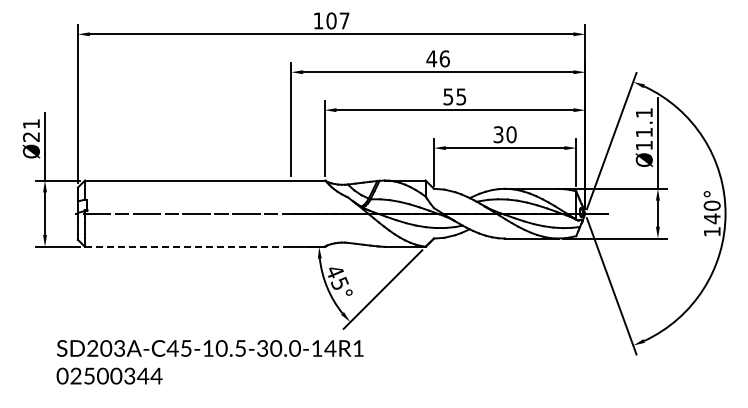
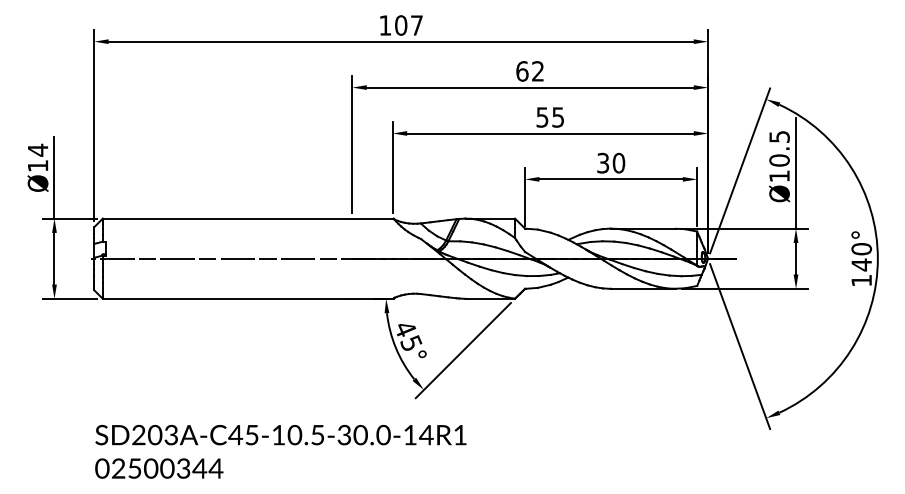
text: (437, 58) -> (529, 70), 46 -> 62
text: (643, 122) -> (778, 148), Ø11.1 -> Ø10.5
text: (30, 129) -> (36, 156), Ø21 -> Ø14
line: (188, 246) -> (228, 298), dashed -> solid
text: (209, 362) -> (280, 452), moved

